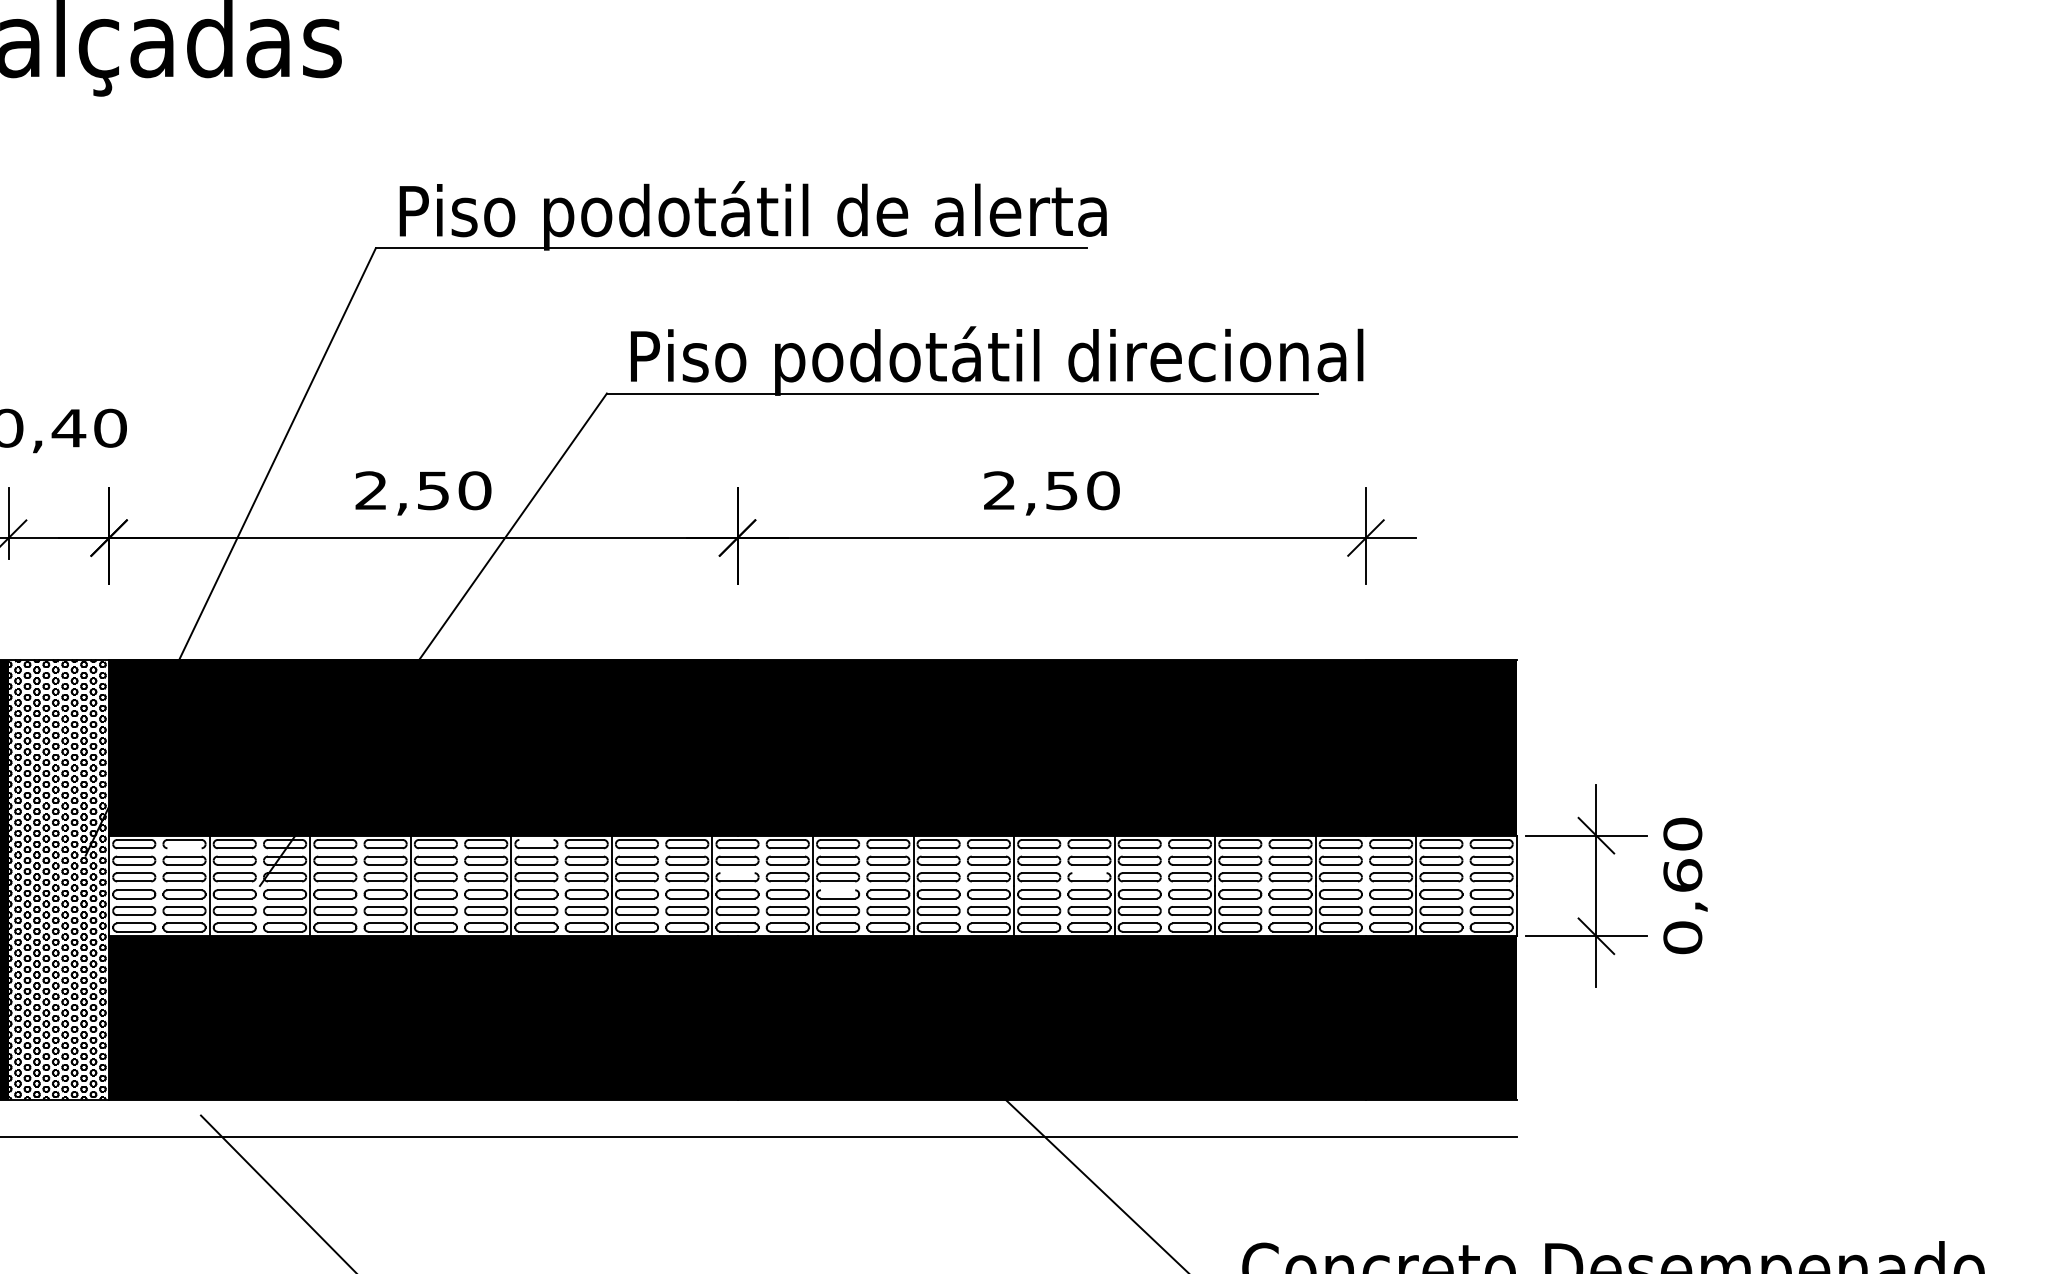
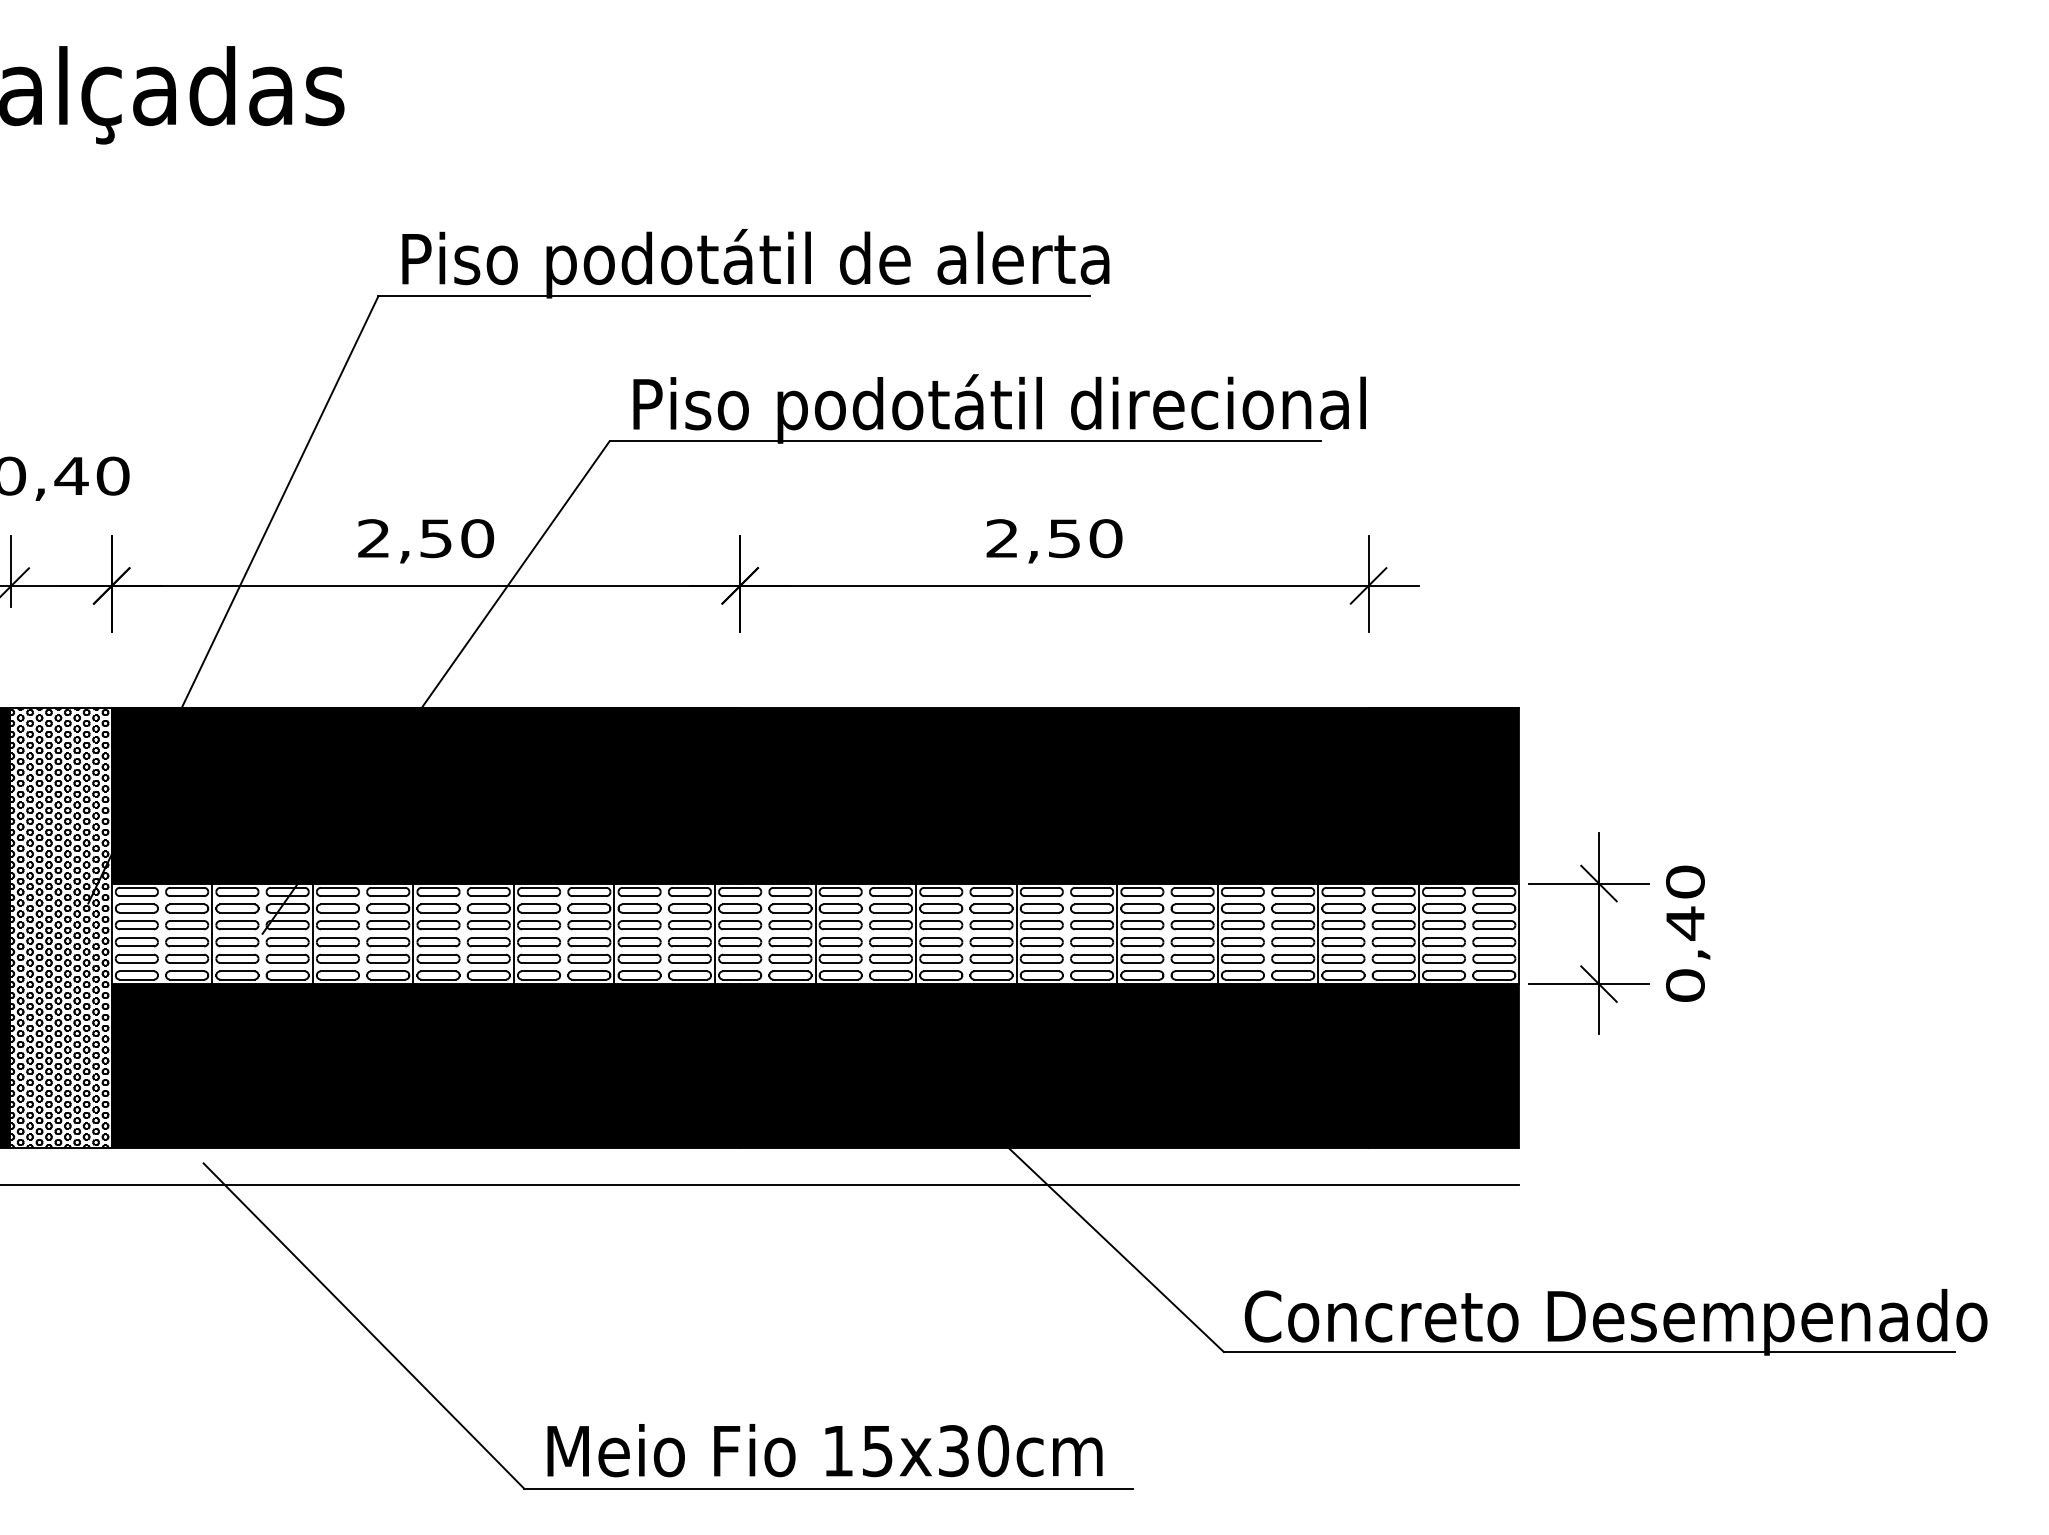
line: (535, 839) -> (538, 887), added
line: (184, 848) -> (187, 896), added
line: (737, 873) -> (740, 921), added
line: (1089, 873) -> (1092, 921), added
text: (1682, 875) -> (1685, 923), 0,60 -> 0,40
line: (837, 890) -> (840, 938), added

